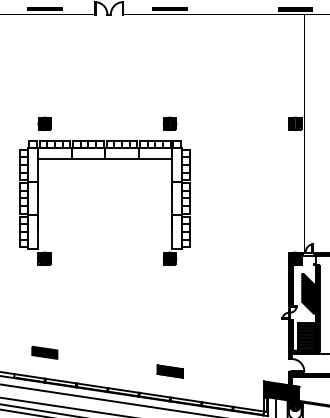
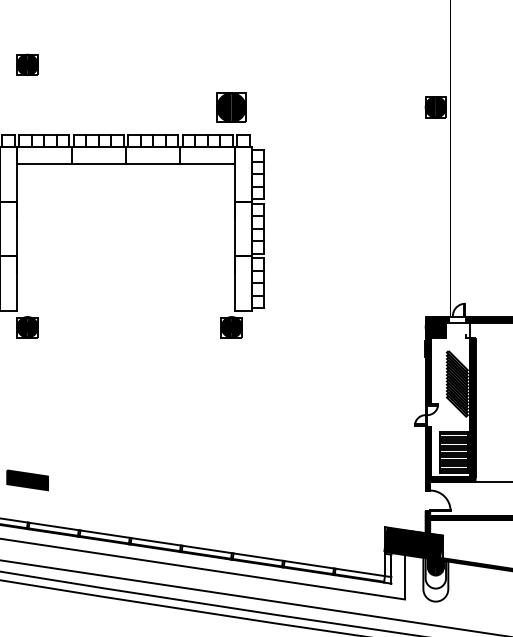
part: (44, 123) -> (27, 64), moved
part: (170, 123) -> (232, 106), size x1.4
part: (169, 371) -> (230, 510), removed

